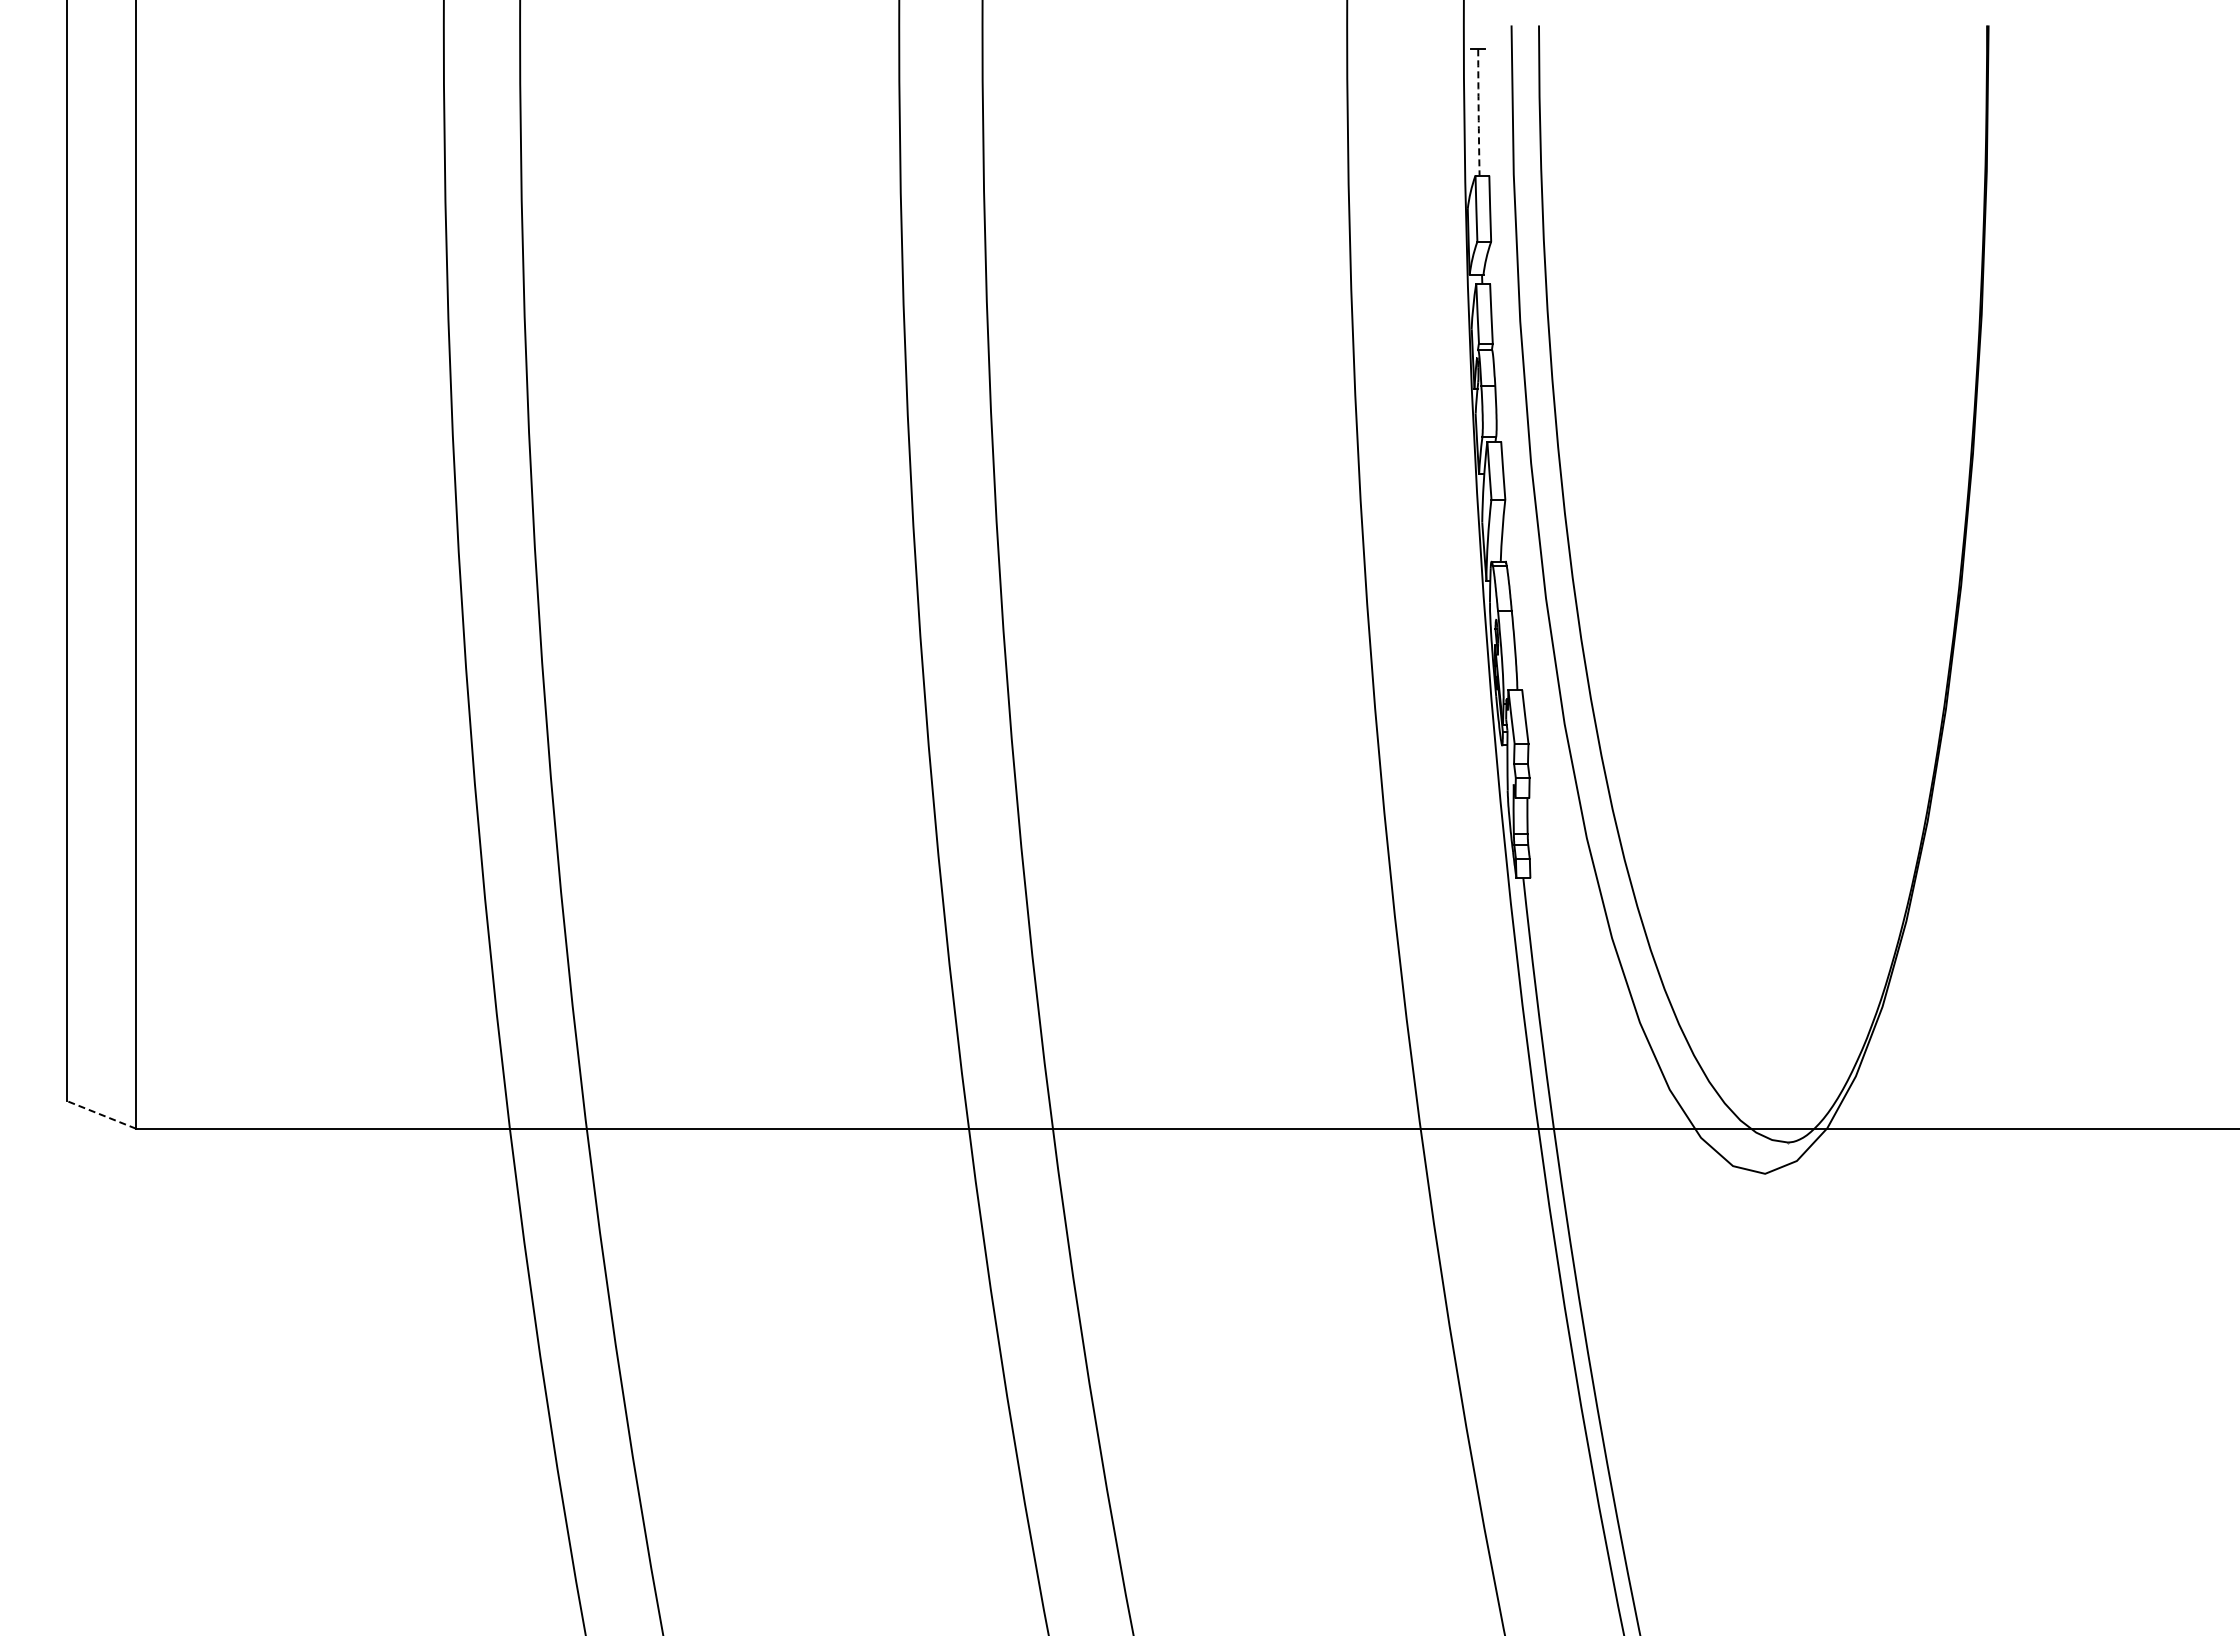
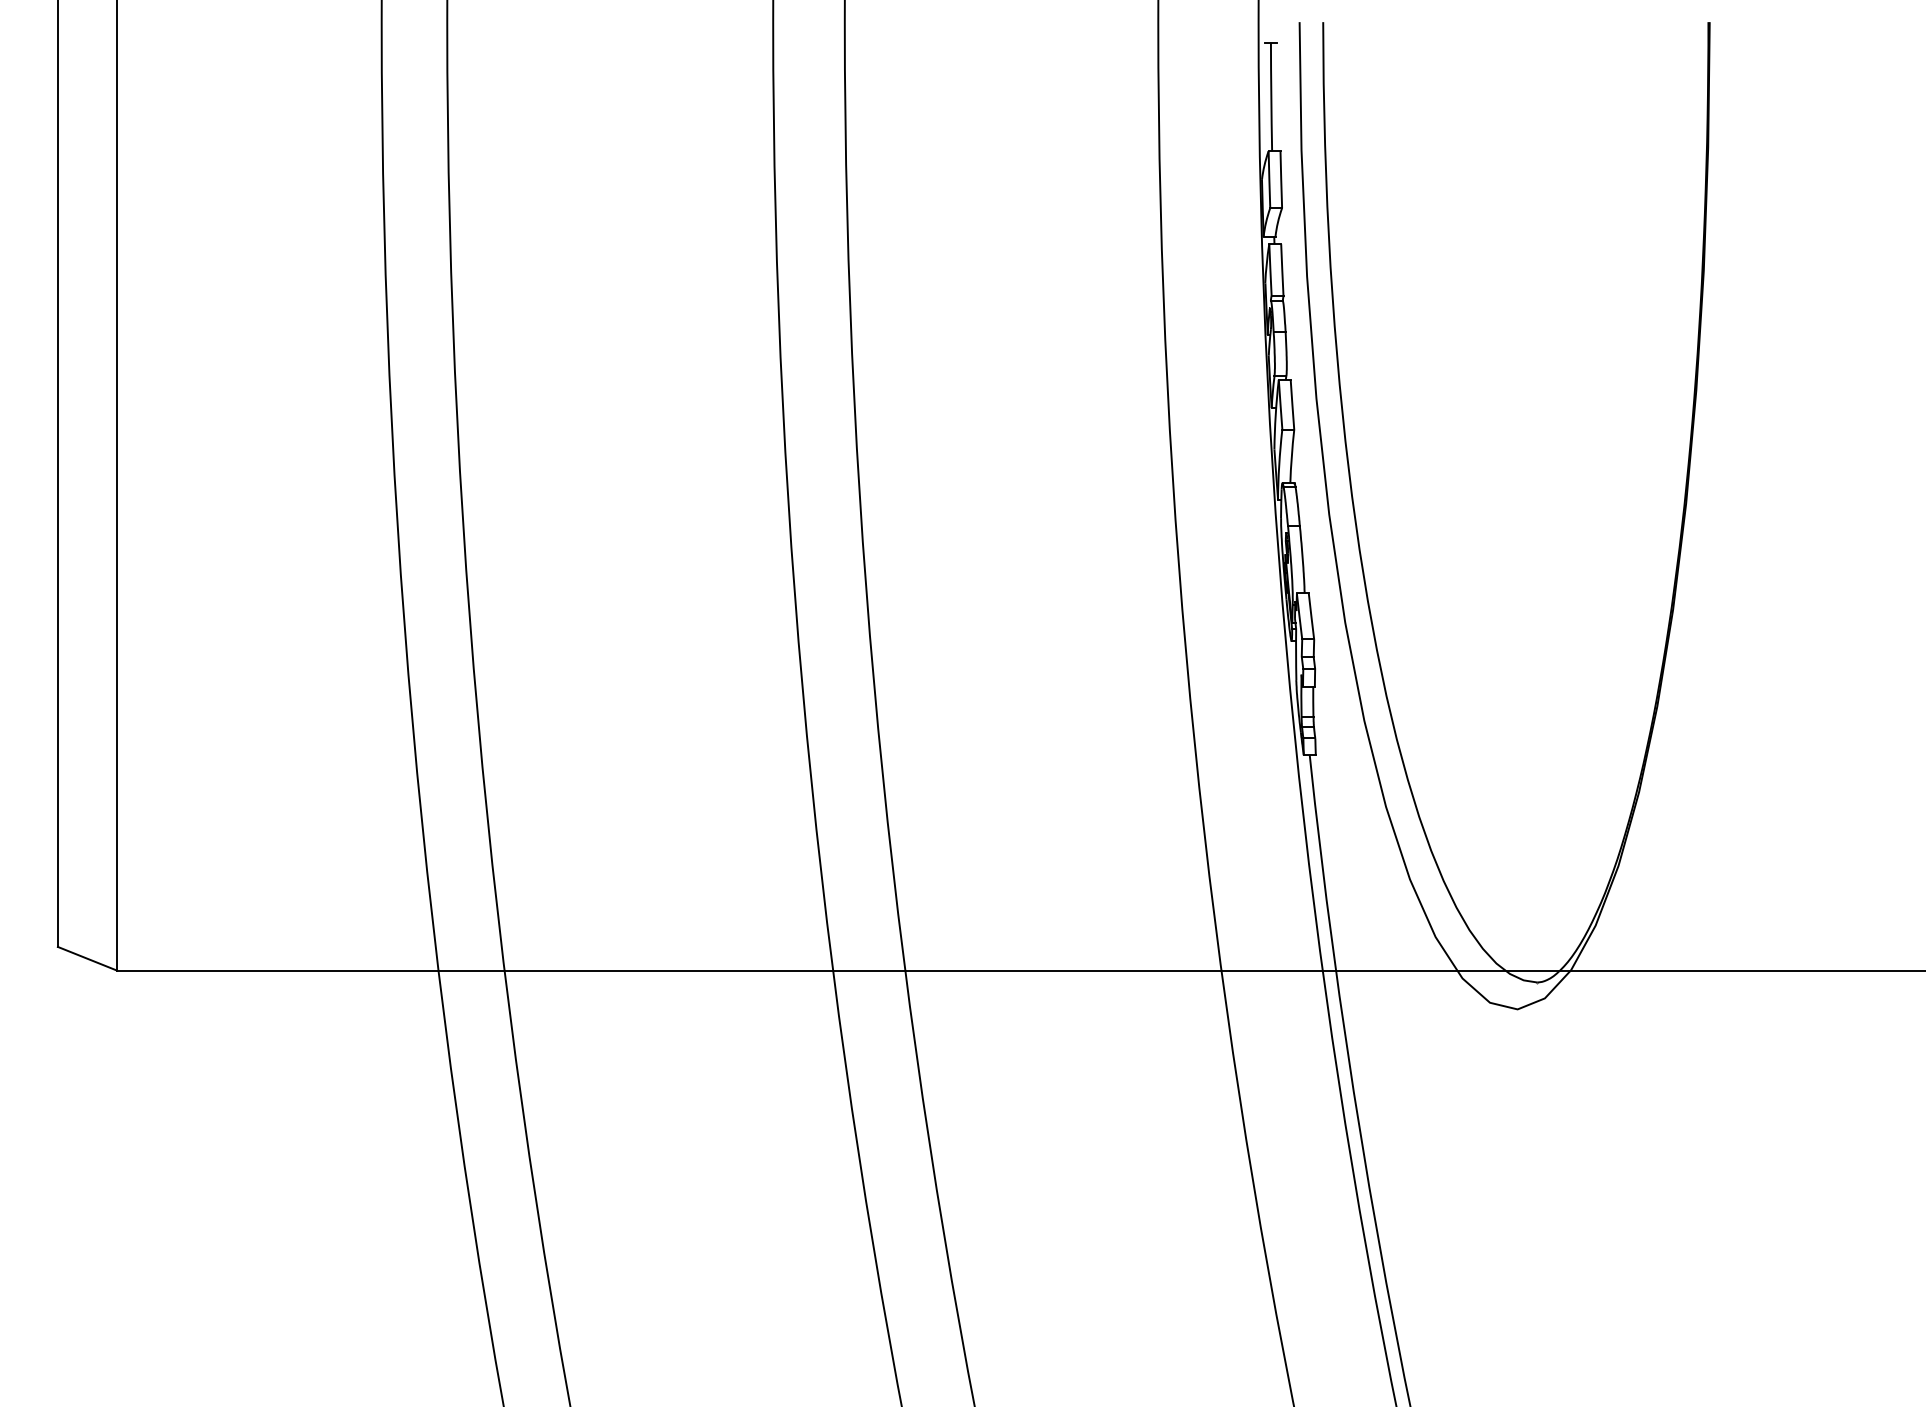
arc: (1478, 112) -> (1271, 96), dashed -> solid
line: (101, 1114) -> (87, 958), dashed -> solid

